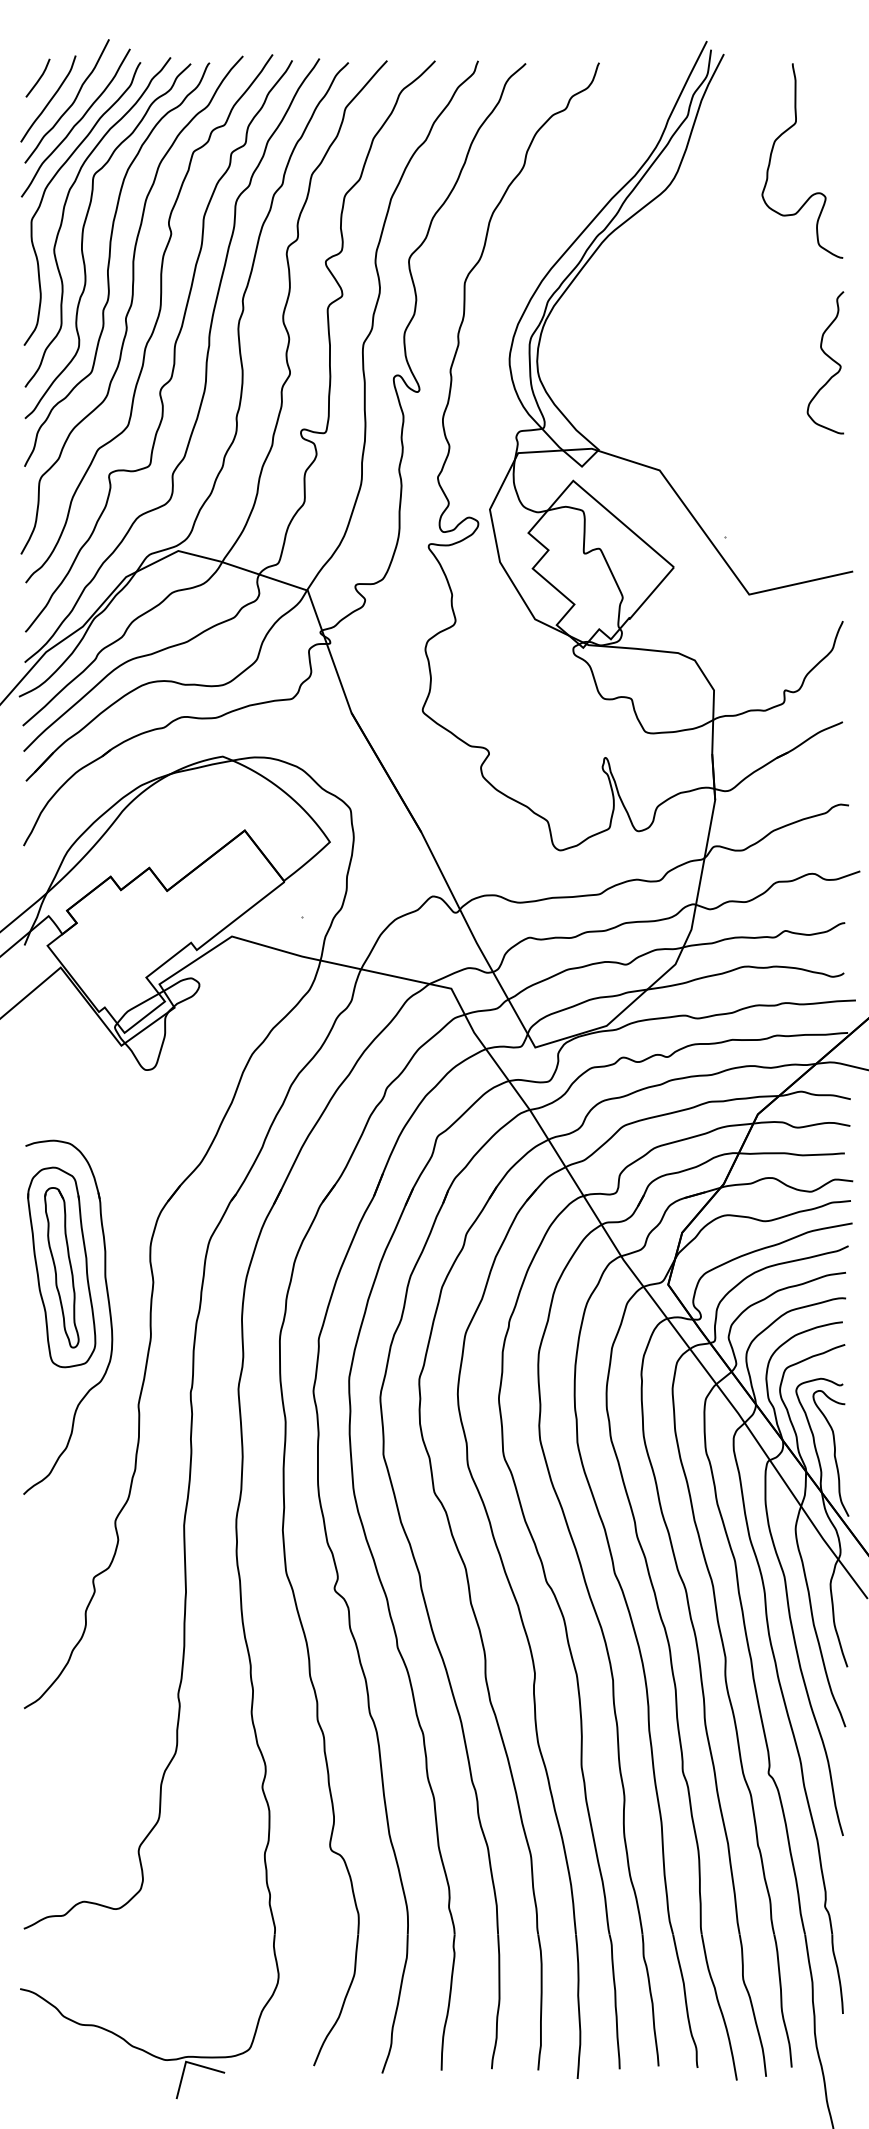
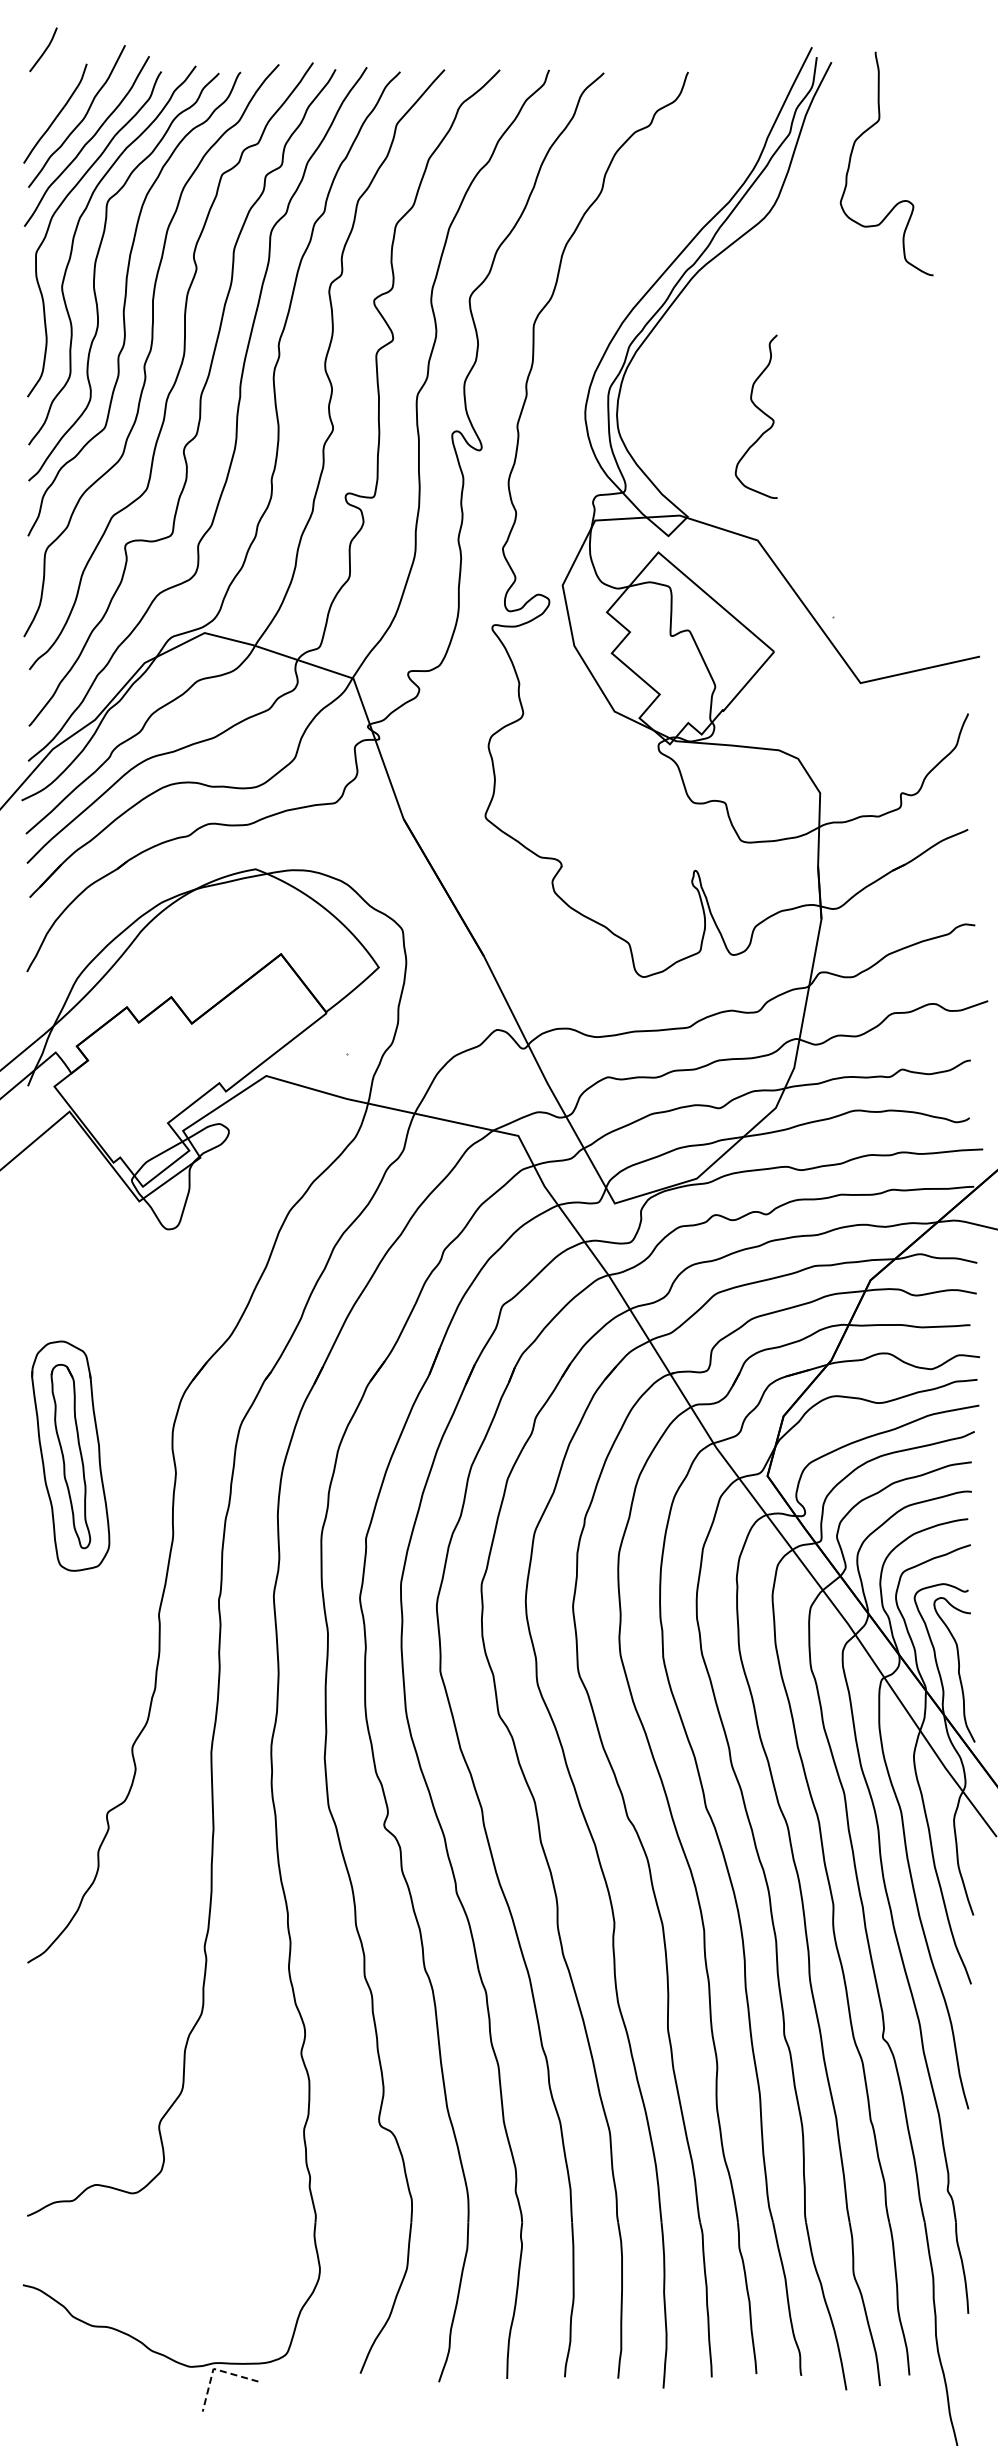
line: (38, 78) -> (44, 50), moved
curve: (771, 156) -> (851, 158), moved
curve: (829, 358) -> (760, 411), moved
part: (109, 1314) -> (125, 1510), removed
line: (186, 2061) -> (213, 2368), solid -> dashed

